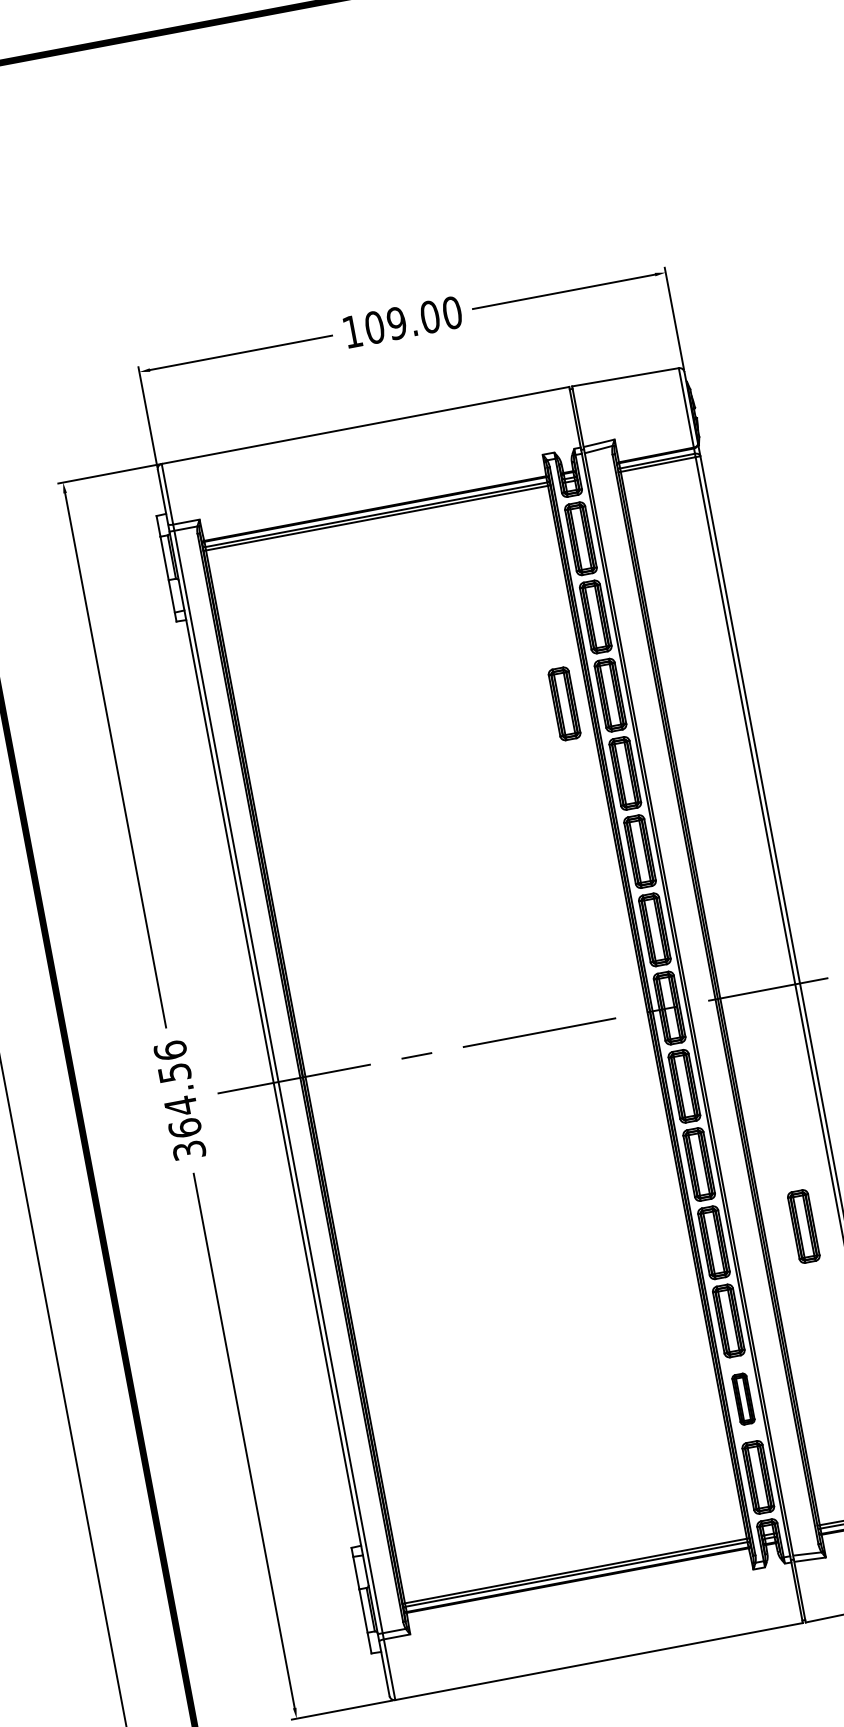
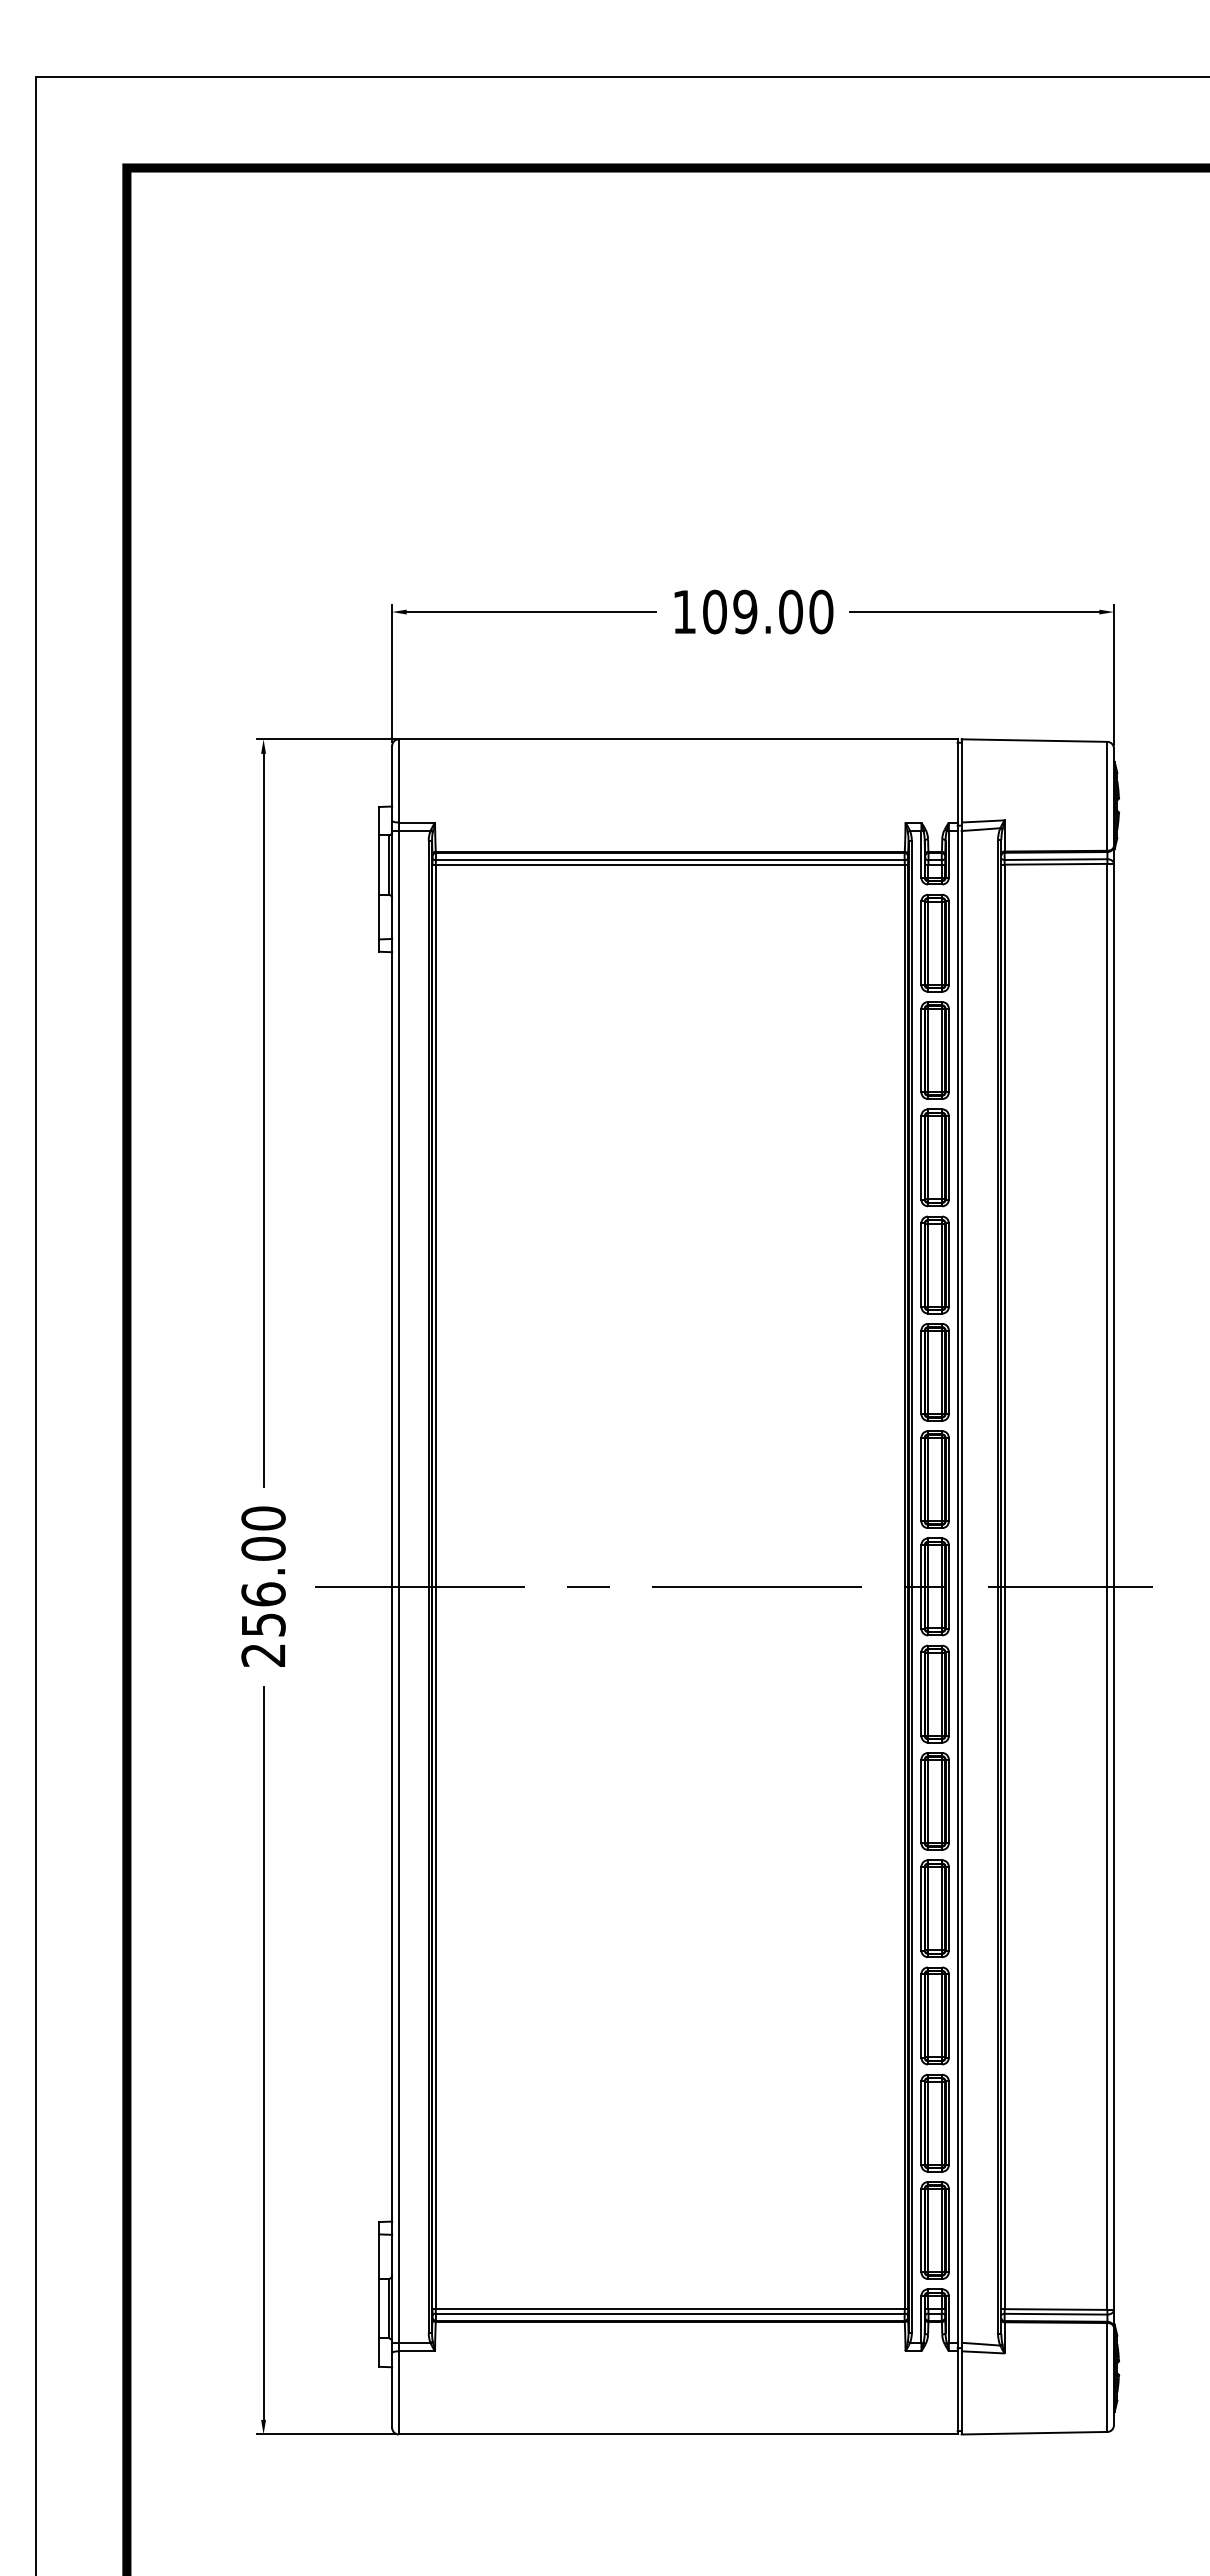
part: (564, 703) -> (871, 1157), removed
text: (179, 1100) -> (263, 1586), 364.56 -> 256.00
part: (803, 1226) -> (1057, 1909), removed
part: (742, 1398) -> (934, 2122), size x1.43

